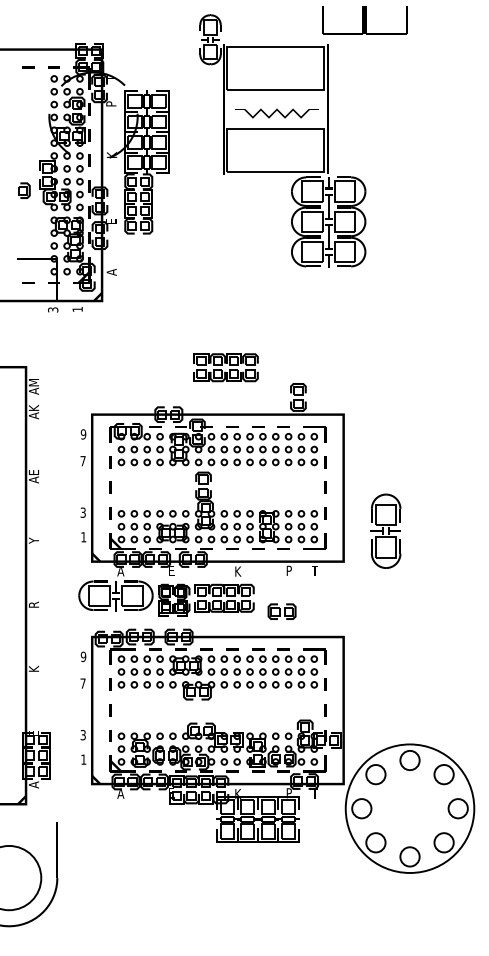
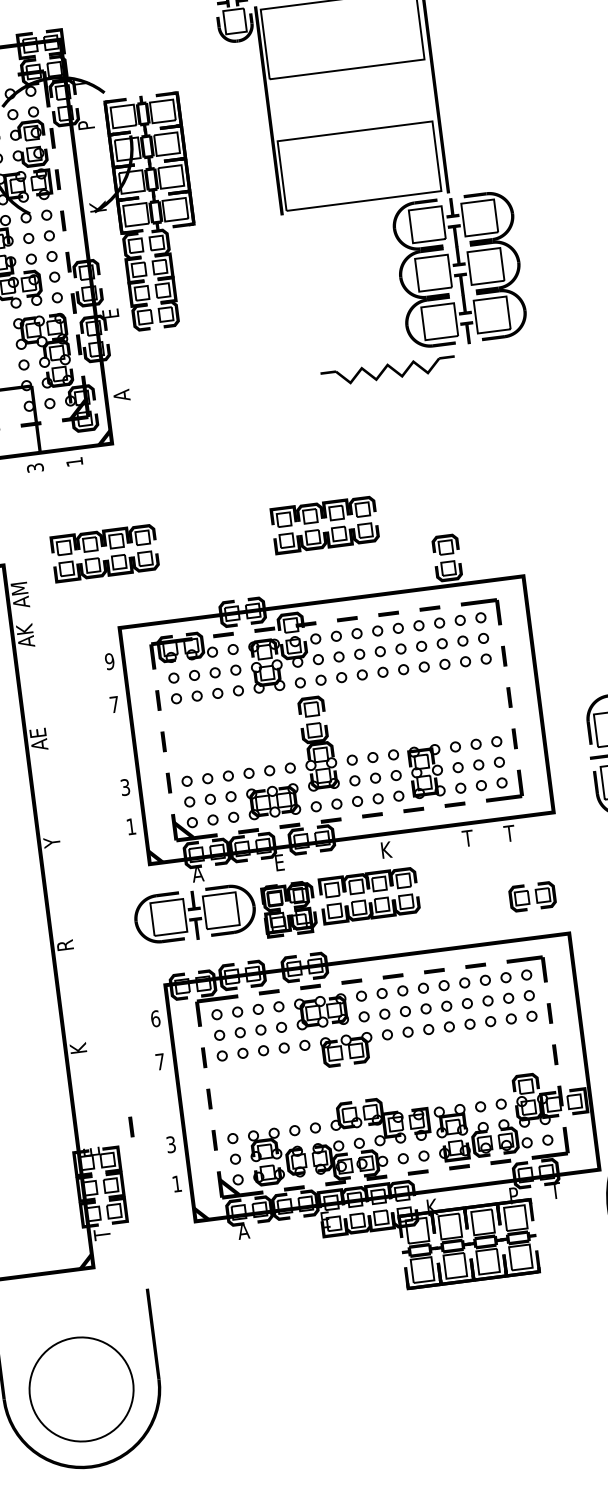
part: (276, 113) -> (387, 371), moved
part: (88, 367) -> (103, 553), added
text: (288, 570) -> (466, 837), P -> T
part: (281, 611) -> (531, 896), moved
text: (83, 656) -> (155, 1018), 9 -> 6
line: (60, 721) -> (131, 1127), added
text: (33, 784) -> (101, 1234), A -> T

